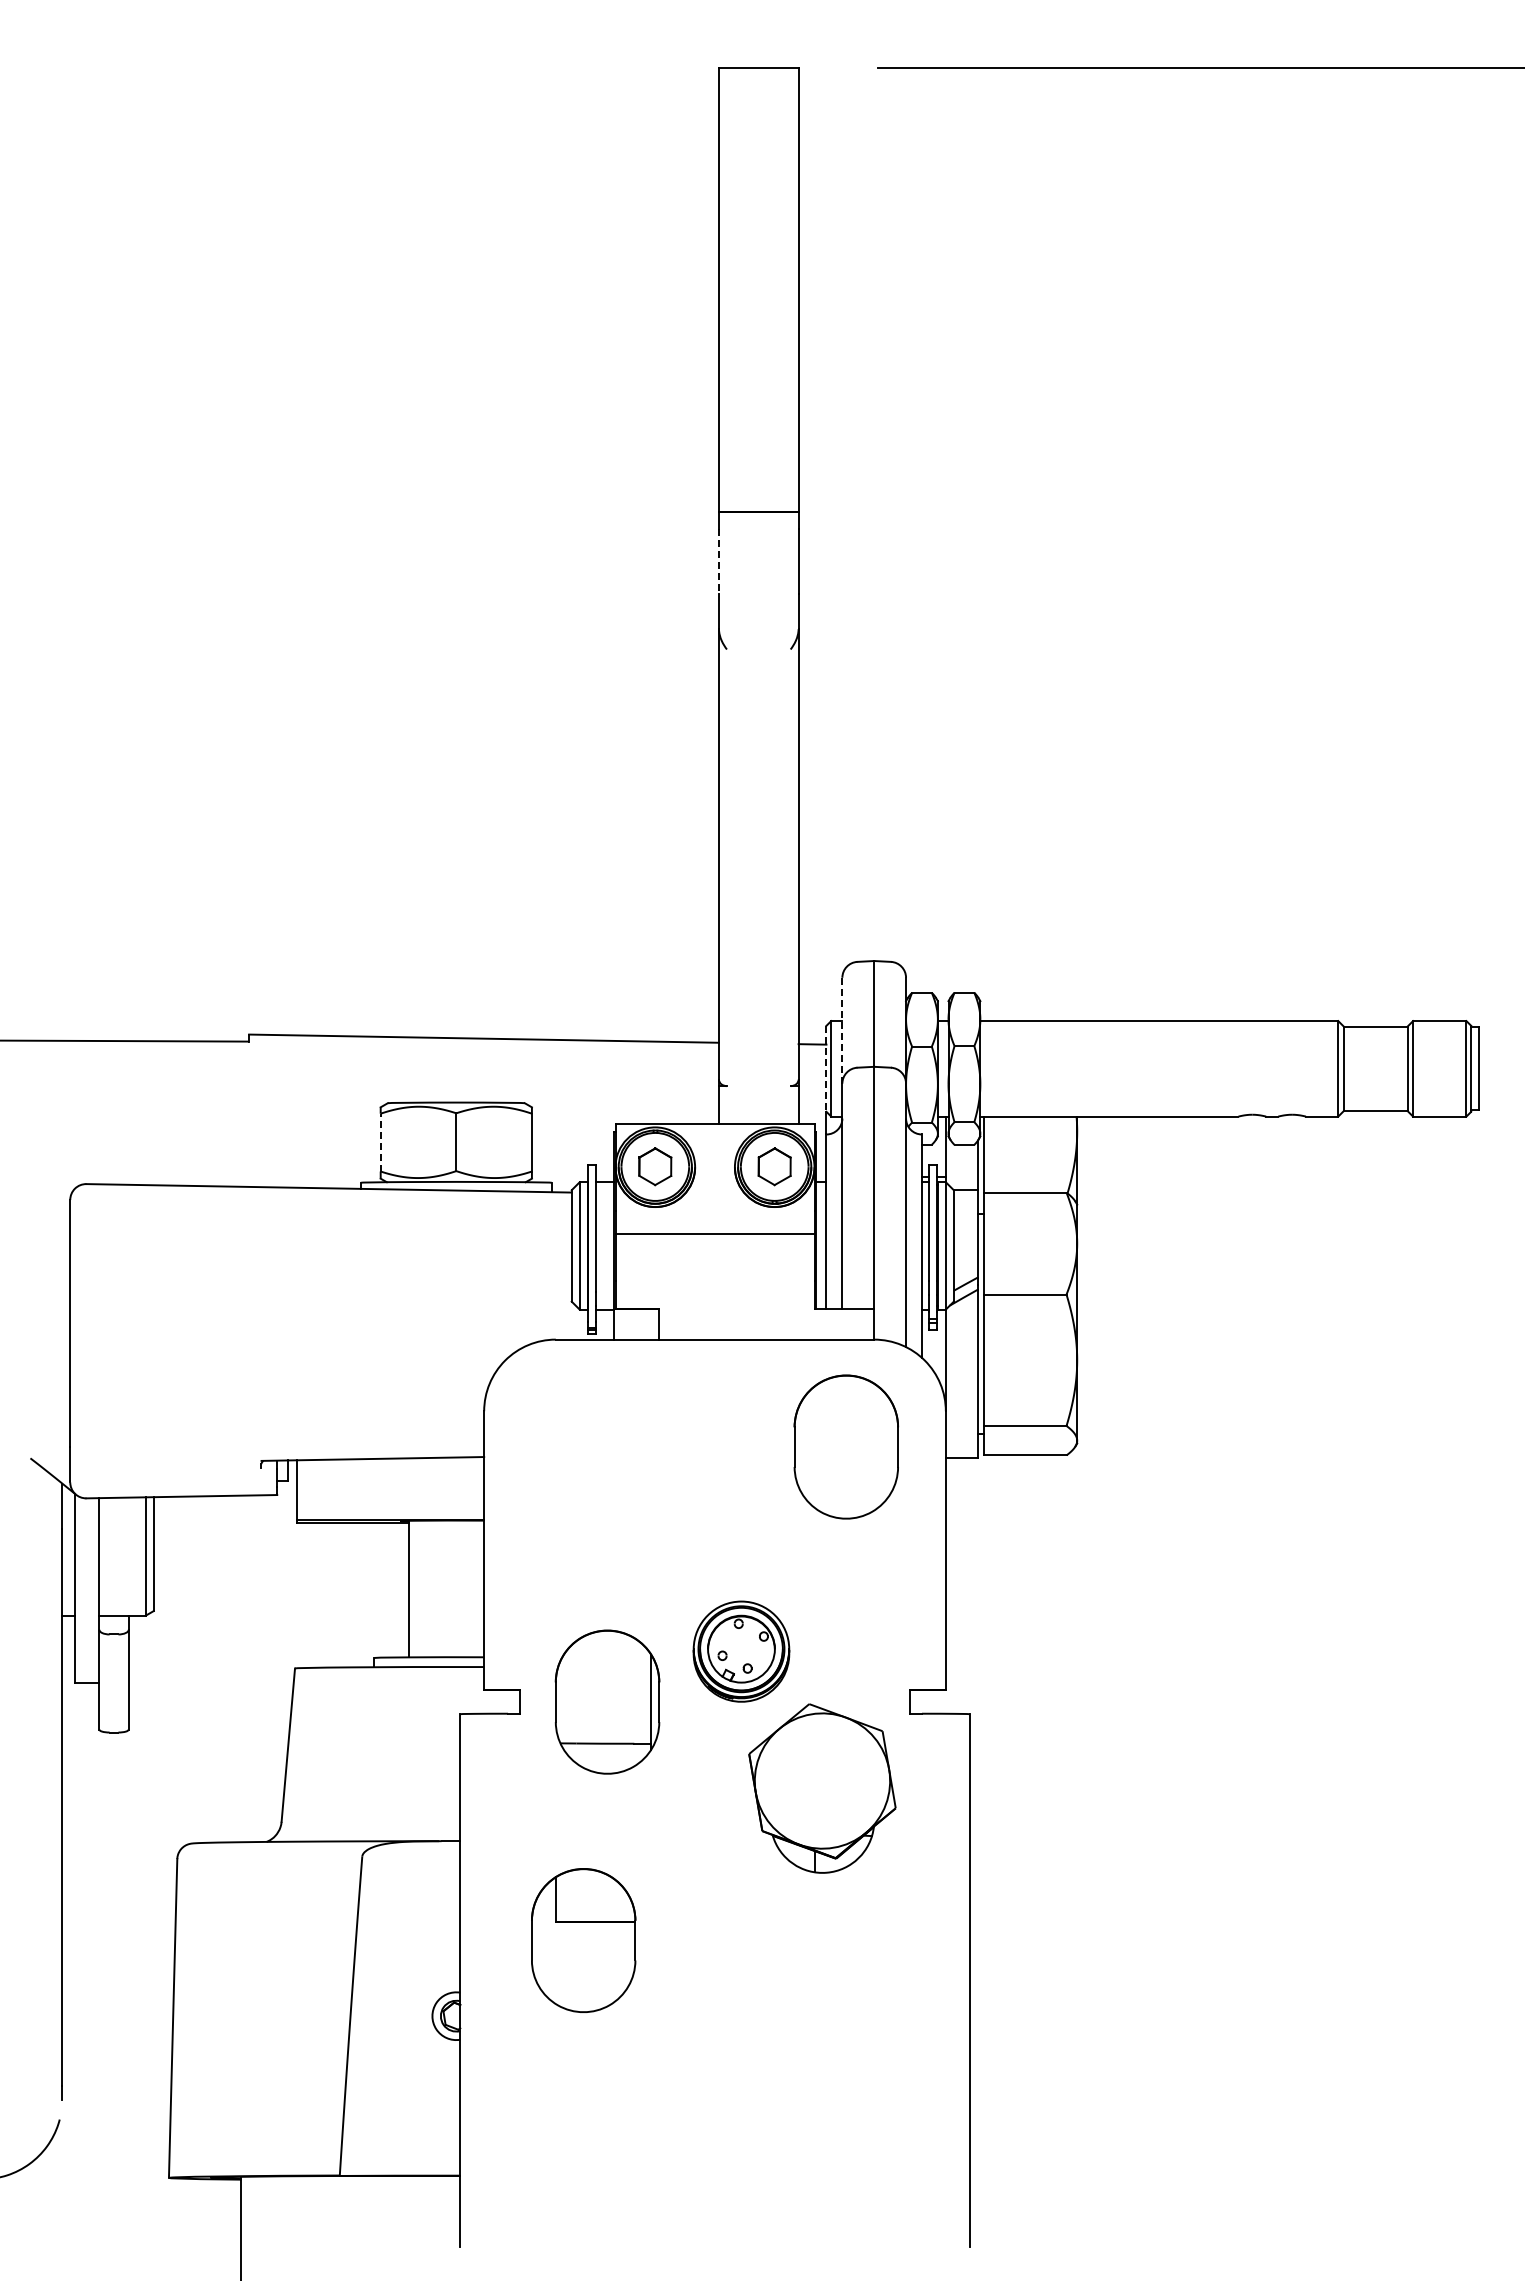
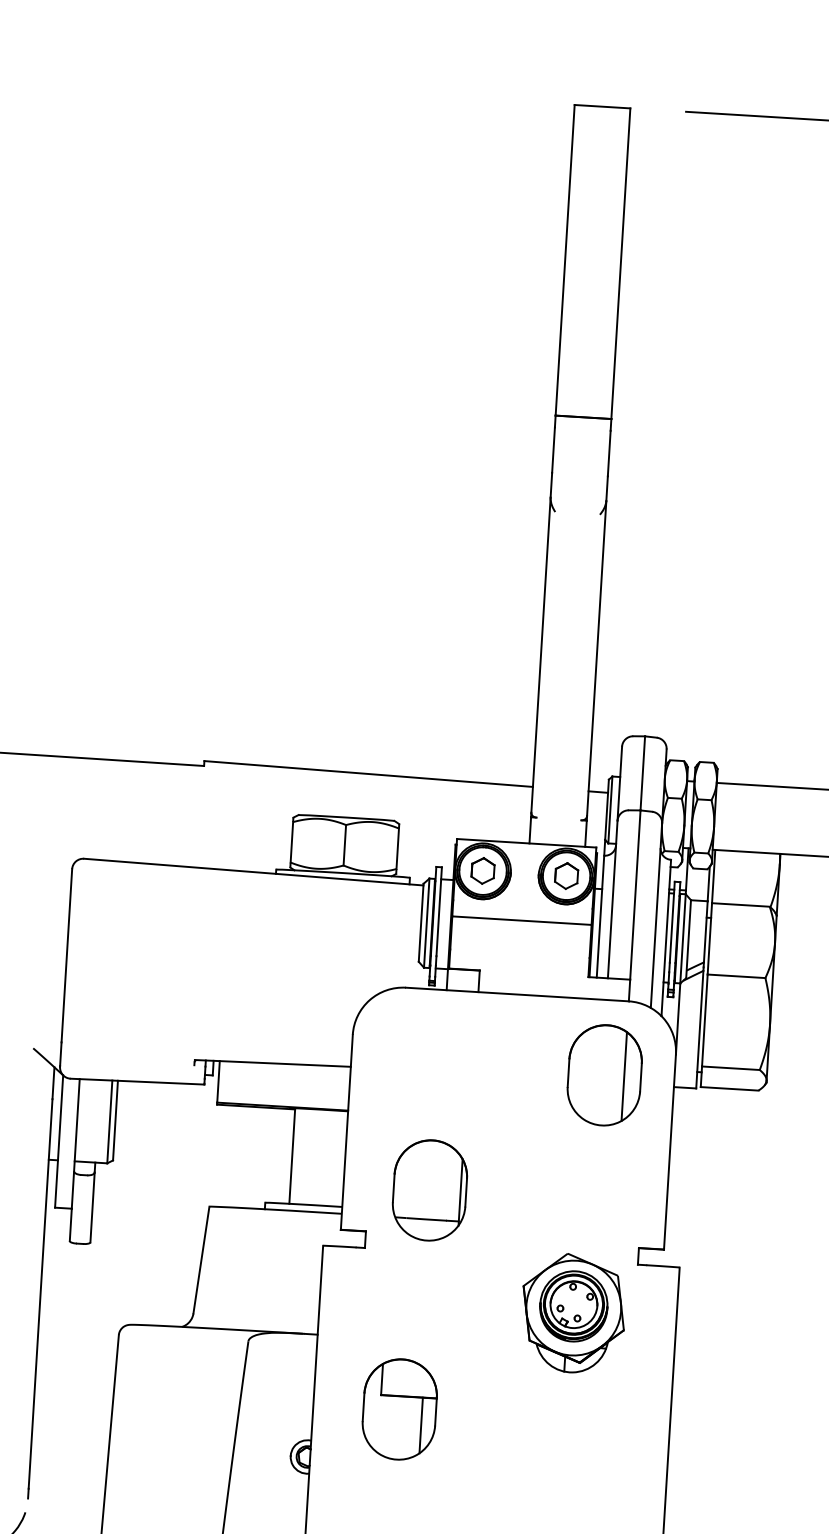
line: (719, 562) -> (553, 450), dashed -> solid
line: (842, 1030) -> (619, 783), dashed -> solid
line: (826, 1068) -> (607, 809), dashed -> solid
line: (380, 1142) -> (291, 842), dashed -> solid
line: (874, 1446) -> (624, 1076), added
part: (741, 1651) -> (573, 1306), moved
part: (607, 1701) -> (429, 1190), moved
line: (615, 1961) -> (421, 1425), added

